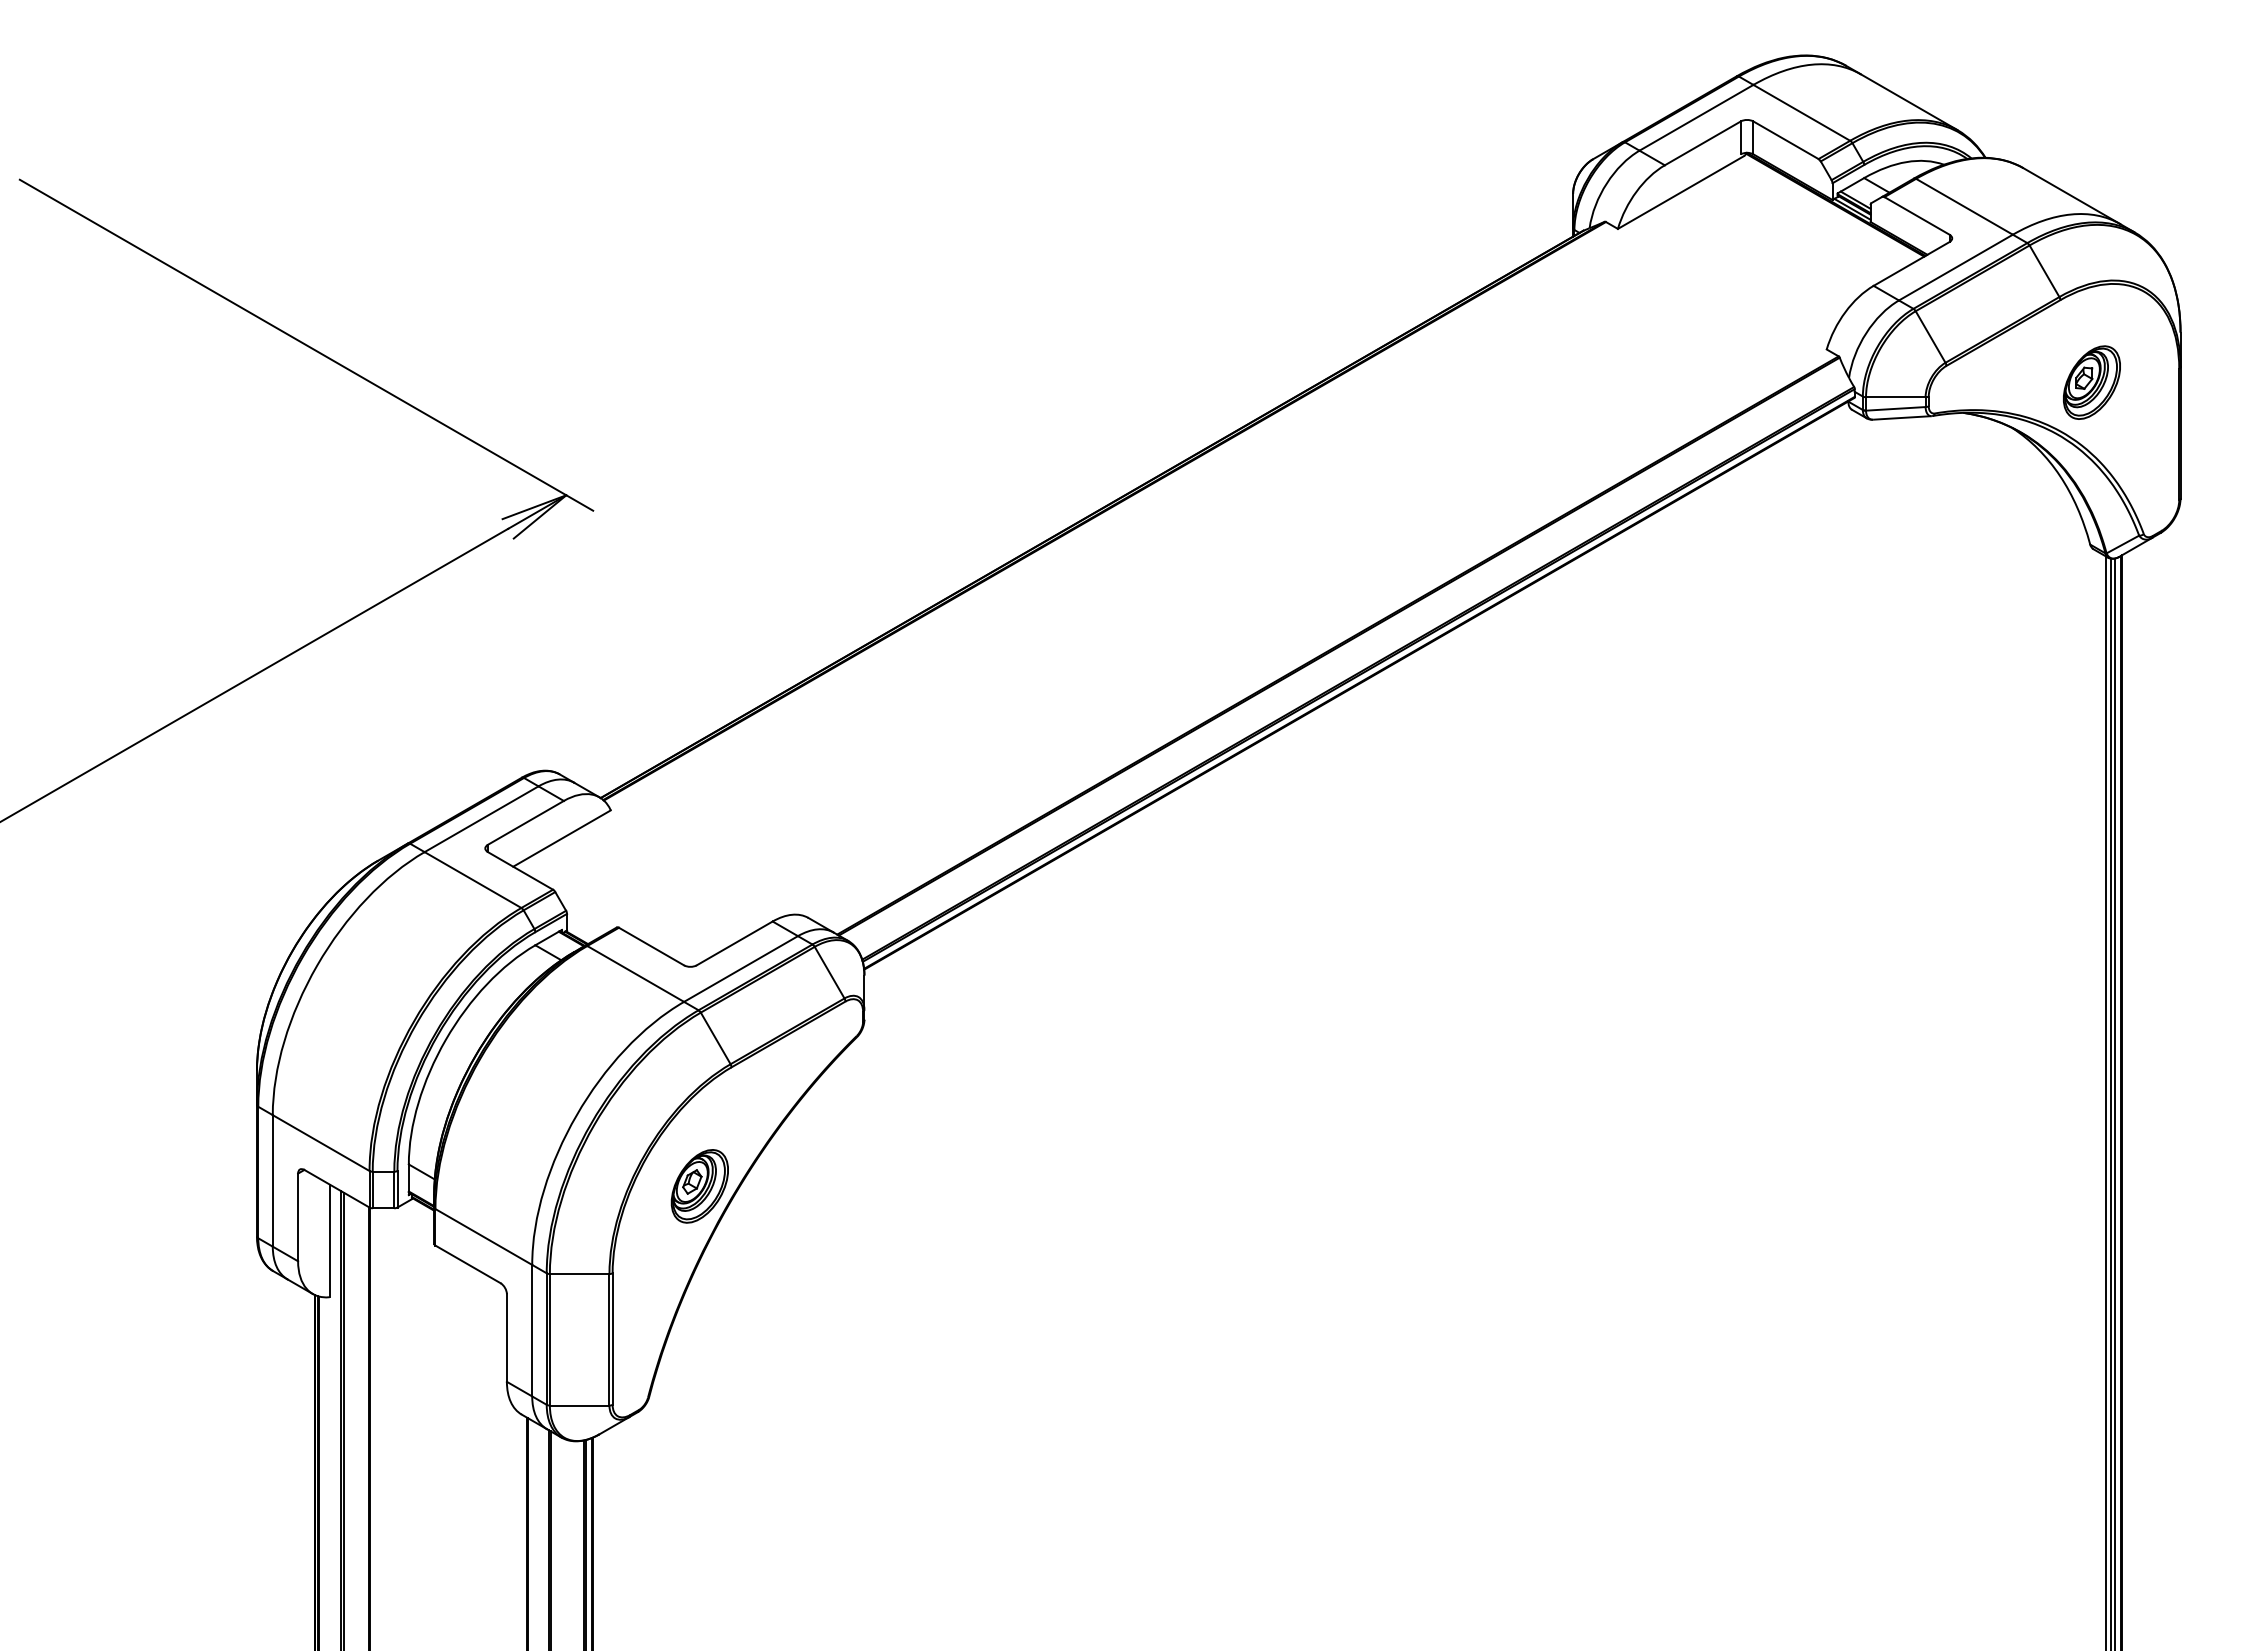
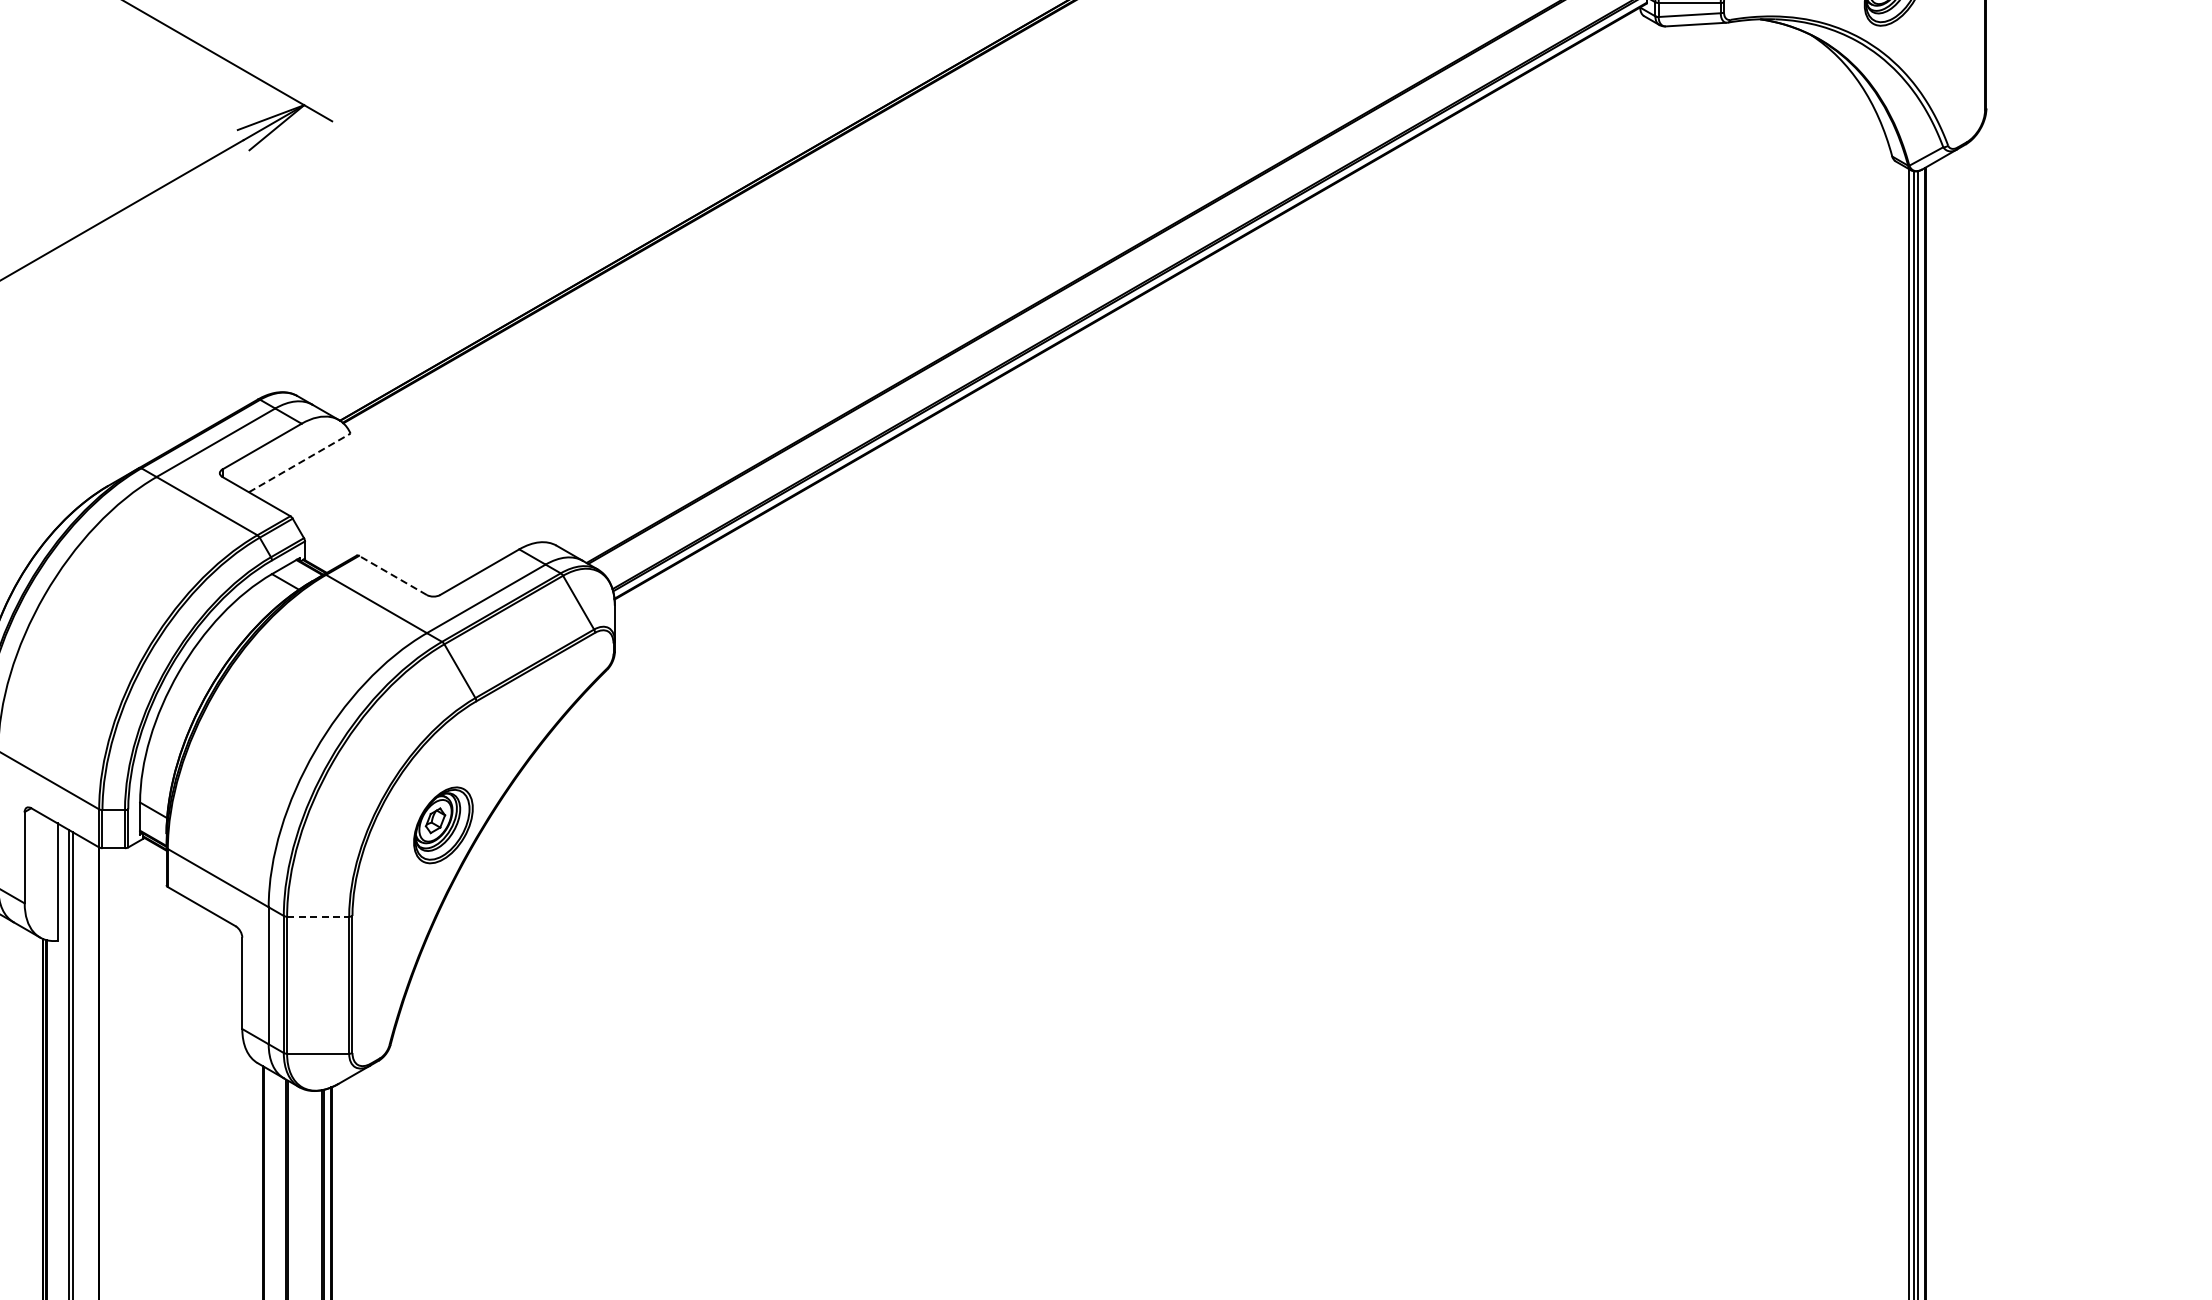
line: (562, 838) -> (300, 462), solid -> dashed
line: (651, 946) -> (392, 575), solid -> dashed
line: (579, 1274) -> (317, 917), solid -> dashed

